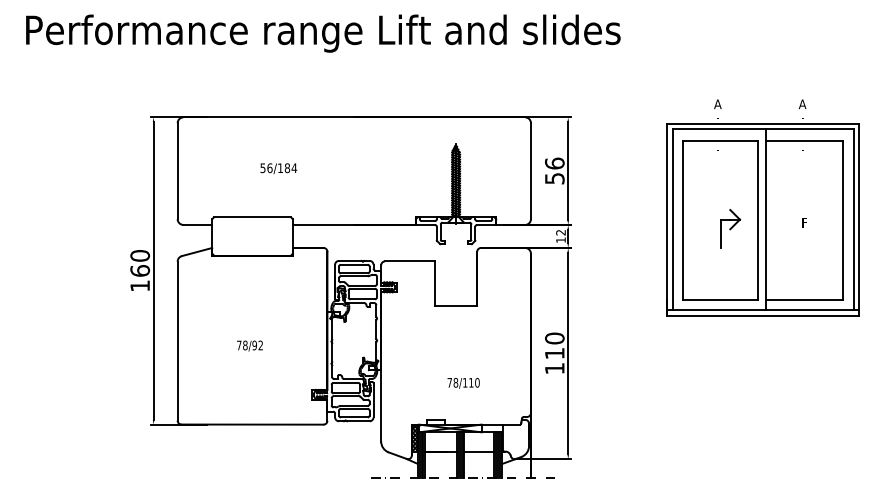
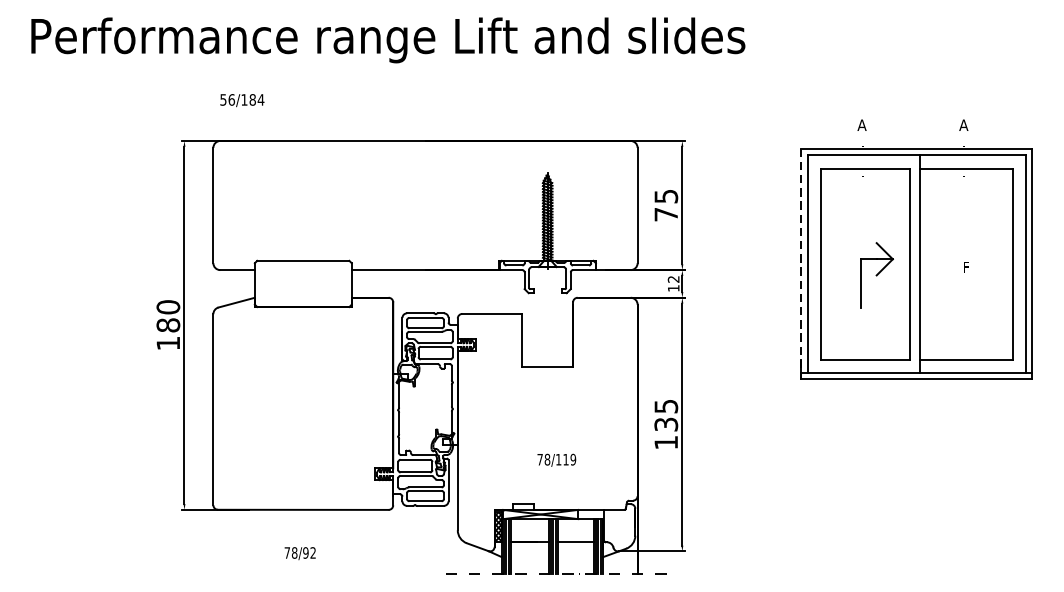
text: (278, 168) -> (242, 100), moved
text: (554, 170) -> (665, 204), 56 -> 75
line: (667, 220) -> (801, 264), solid -> dashed
part: (730, 228) -> (877, 274), size x1.4
text: (139, 270) -> (167, 324), 160 -> 180
text: (249, 345) -> (299, 552), moved
text: (554, 345) -> (665, 414), 110 -> 135
text: (477, 382) -> (573, 459), 78/110 -> 78/119

